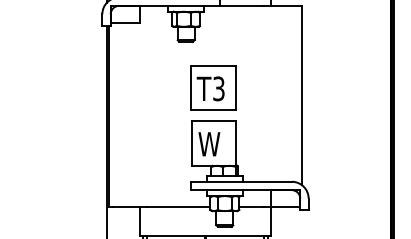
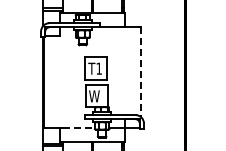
text: (217, 88) -> (98, 68), T3 -> T1
line: (301, 96) -> (140, 72), solid -> dashed
line: (179, 206) -> (79, 127), solid -> dashed

